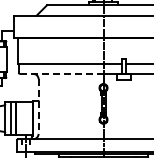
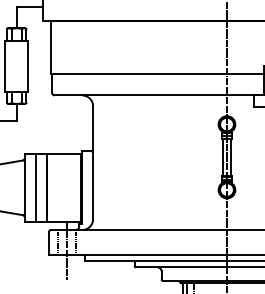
line: (61, 73) -> (140, 94), dashed -> solid
line: (38, 107) -> (92, 164), dashed -> solid

